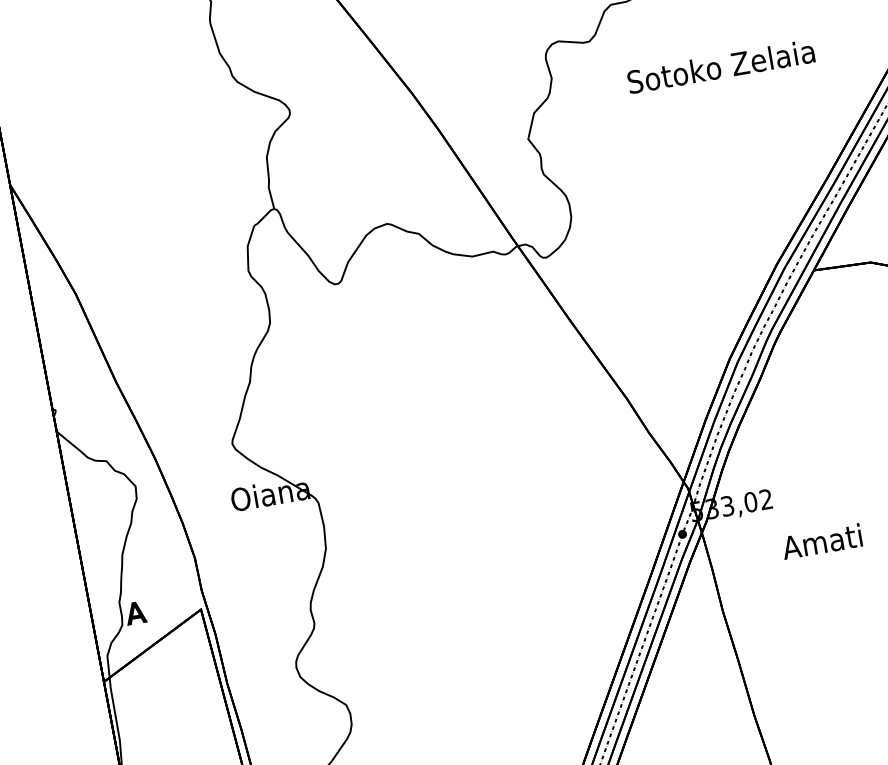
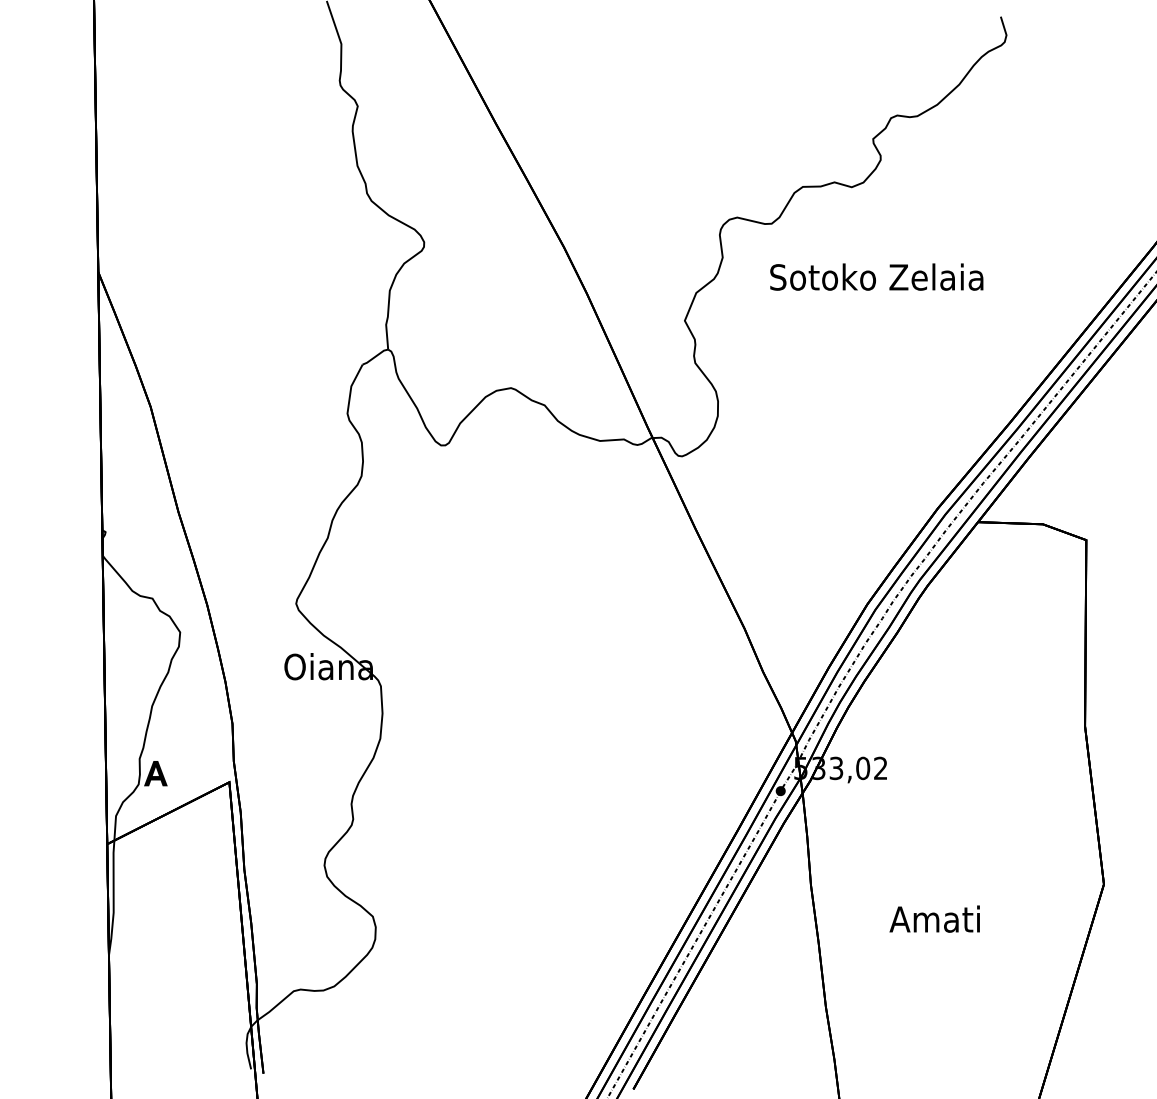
text: (720, 66) -> (876, 276), moved
text: (821, 541) -> (934, 918), moved

